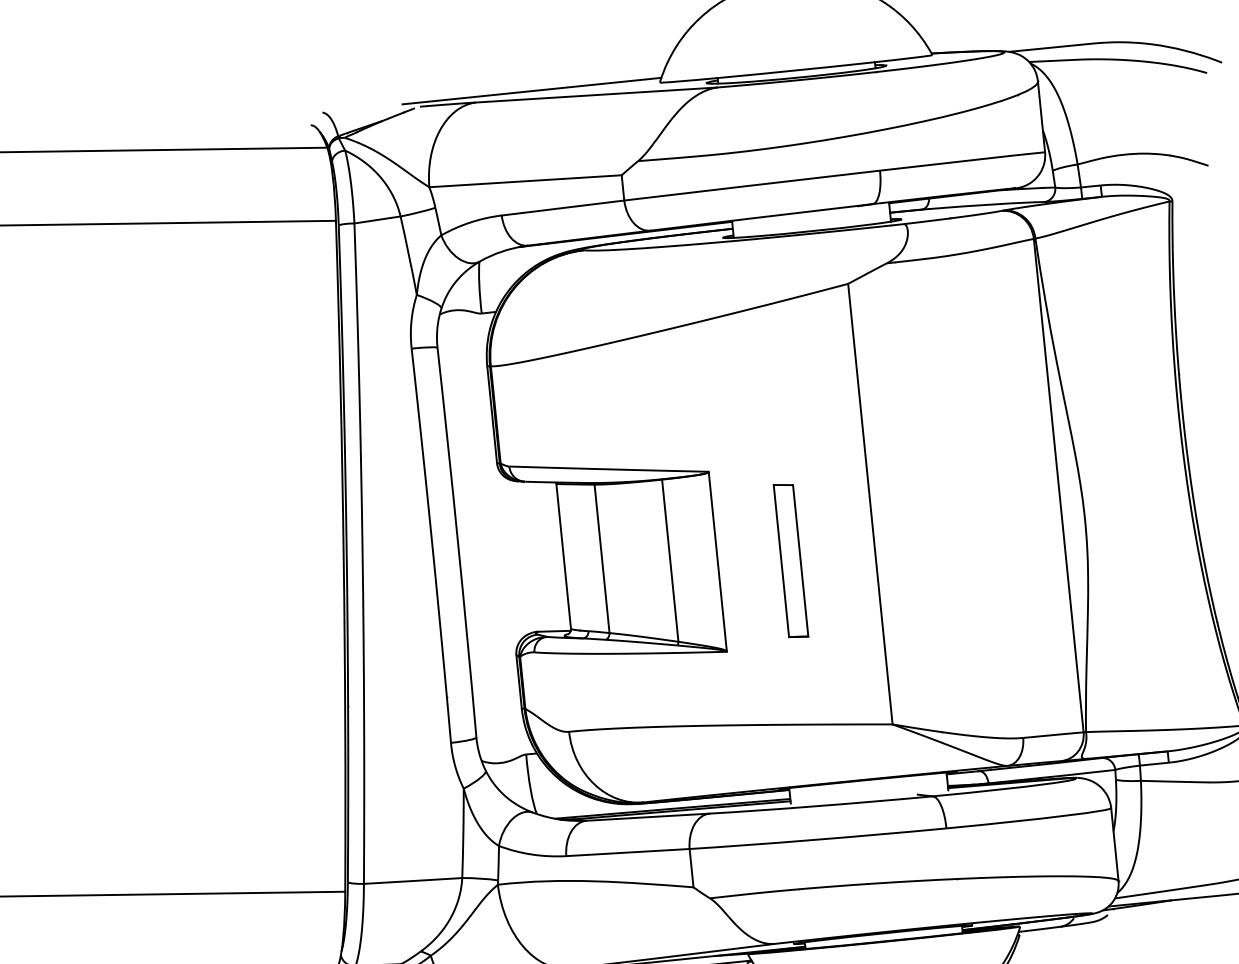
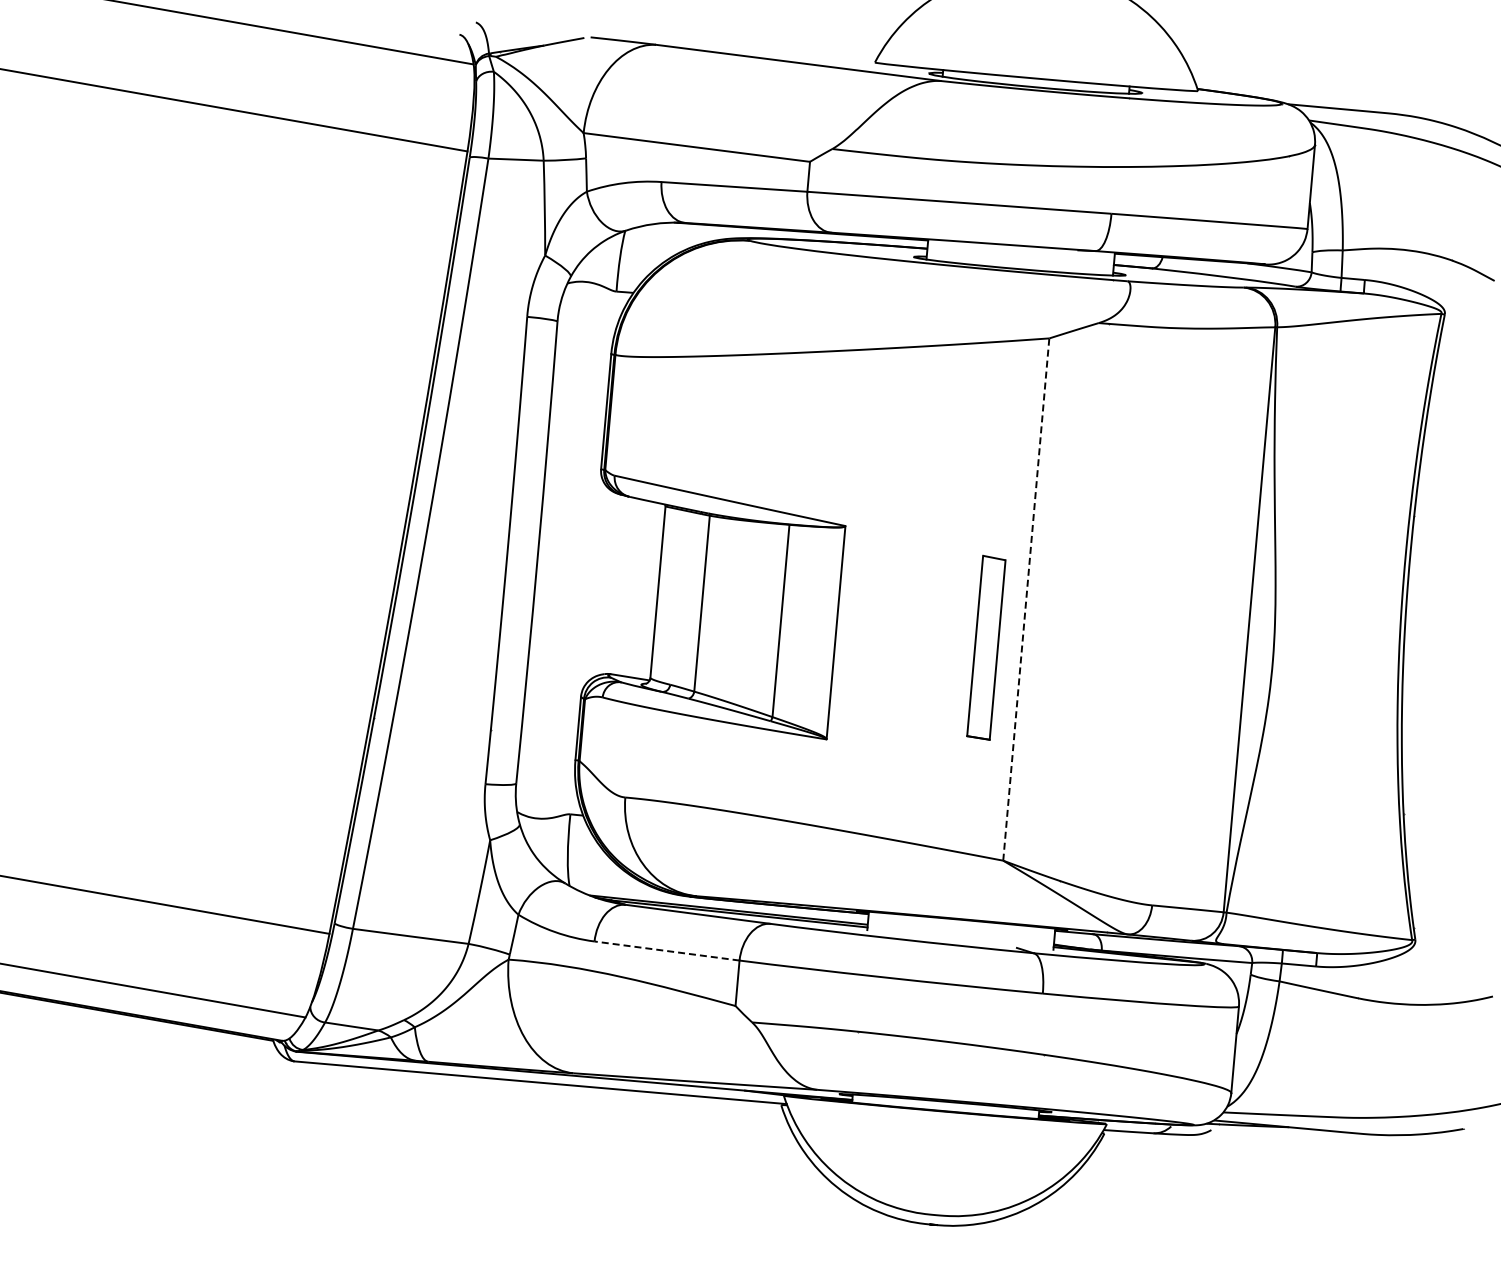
line: (531, 90) -> (723, 43), removed
line: (870, 504) -> (1026, 599), solid -> dashed
part: (791, 560) -> (986, 647), moved
line: (627, 852) -> (666, 950), solid -> dashed

